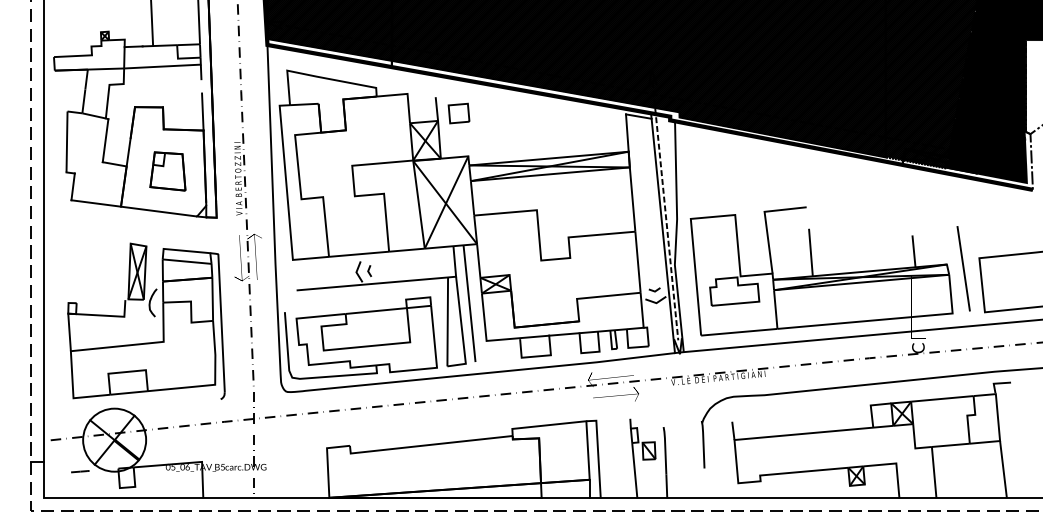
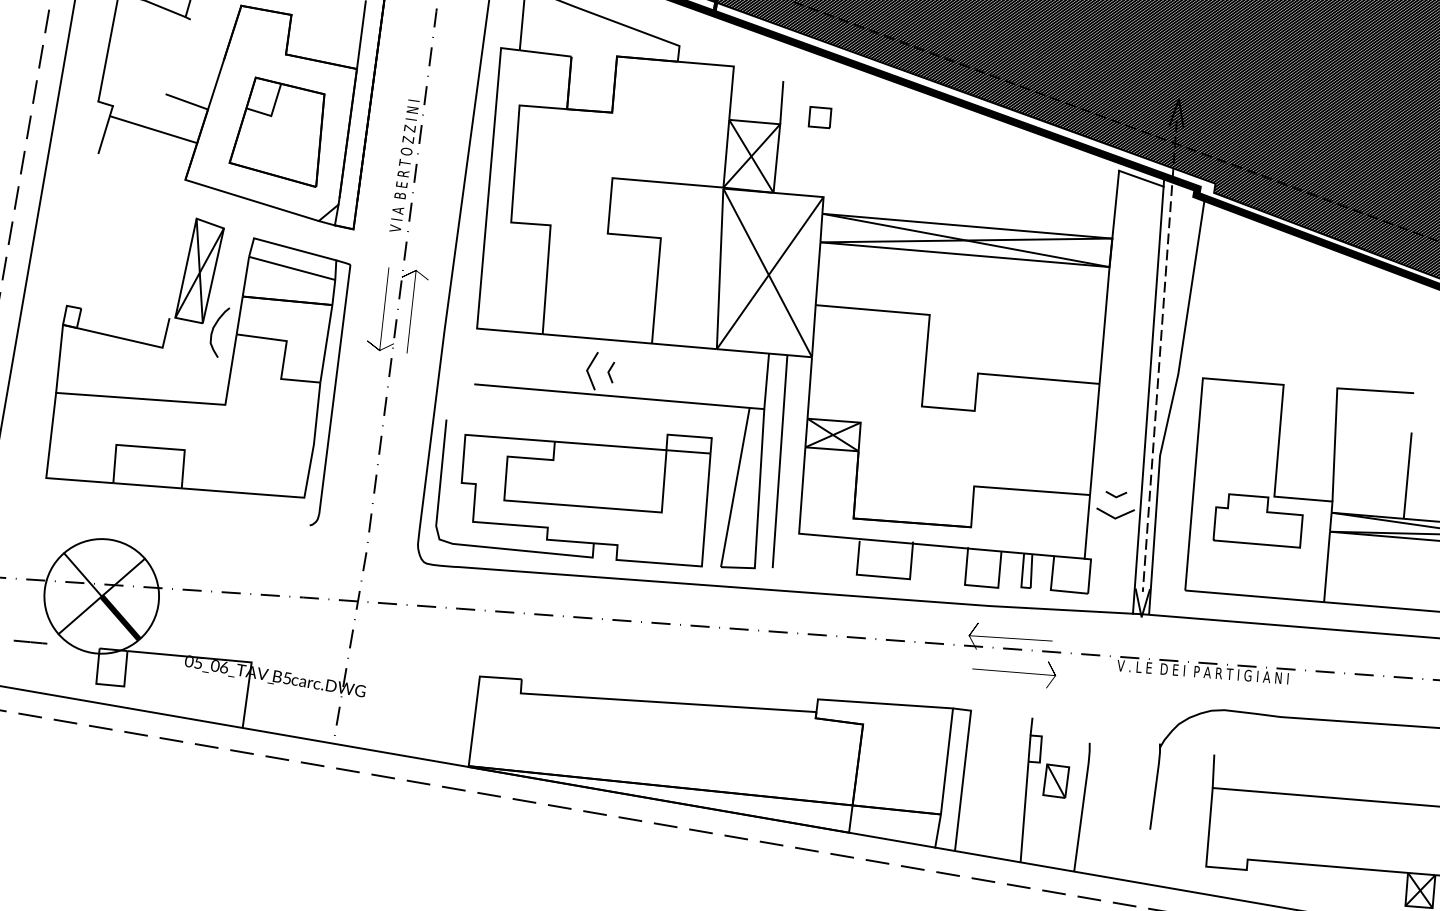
part: (458, 113) -> (819, 117), size x0.6
line: (105, 140) -> (178, 56), removed
part: (167, 171) -> (279, 131), size x1.4
line: (96, 203) -> (154, 129), moved
part: (151, 314) -> (211, 352), moved

